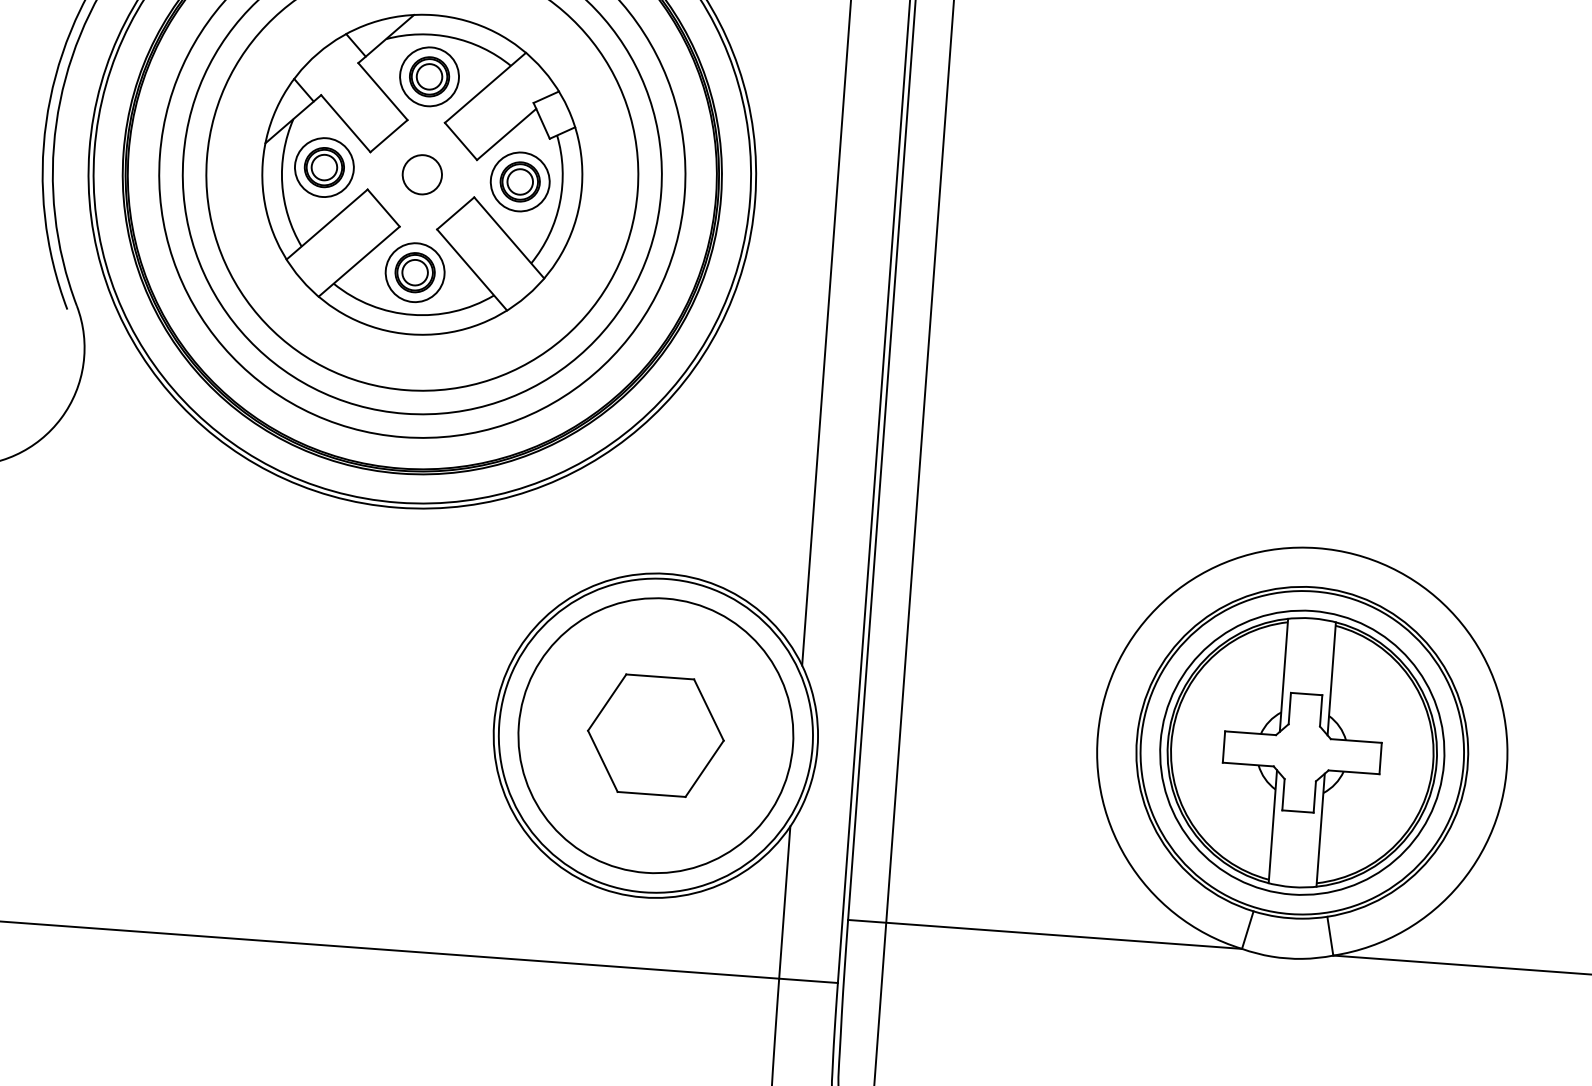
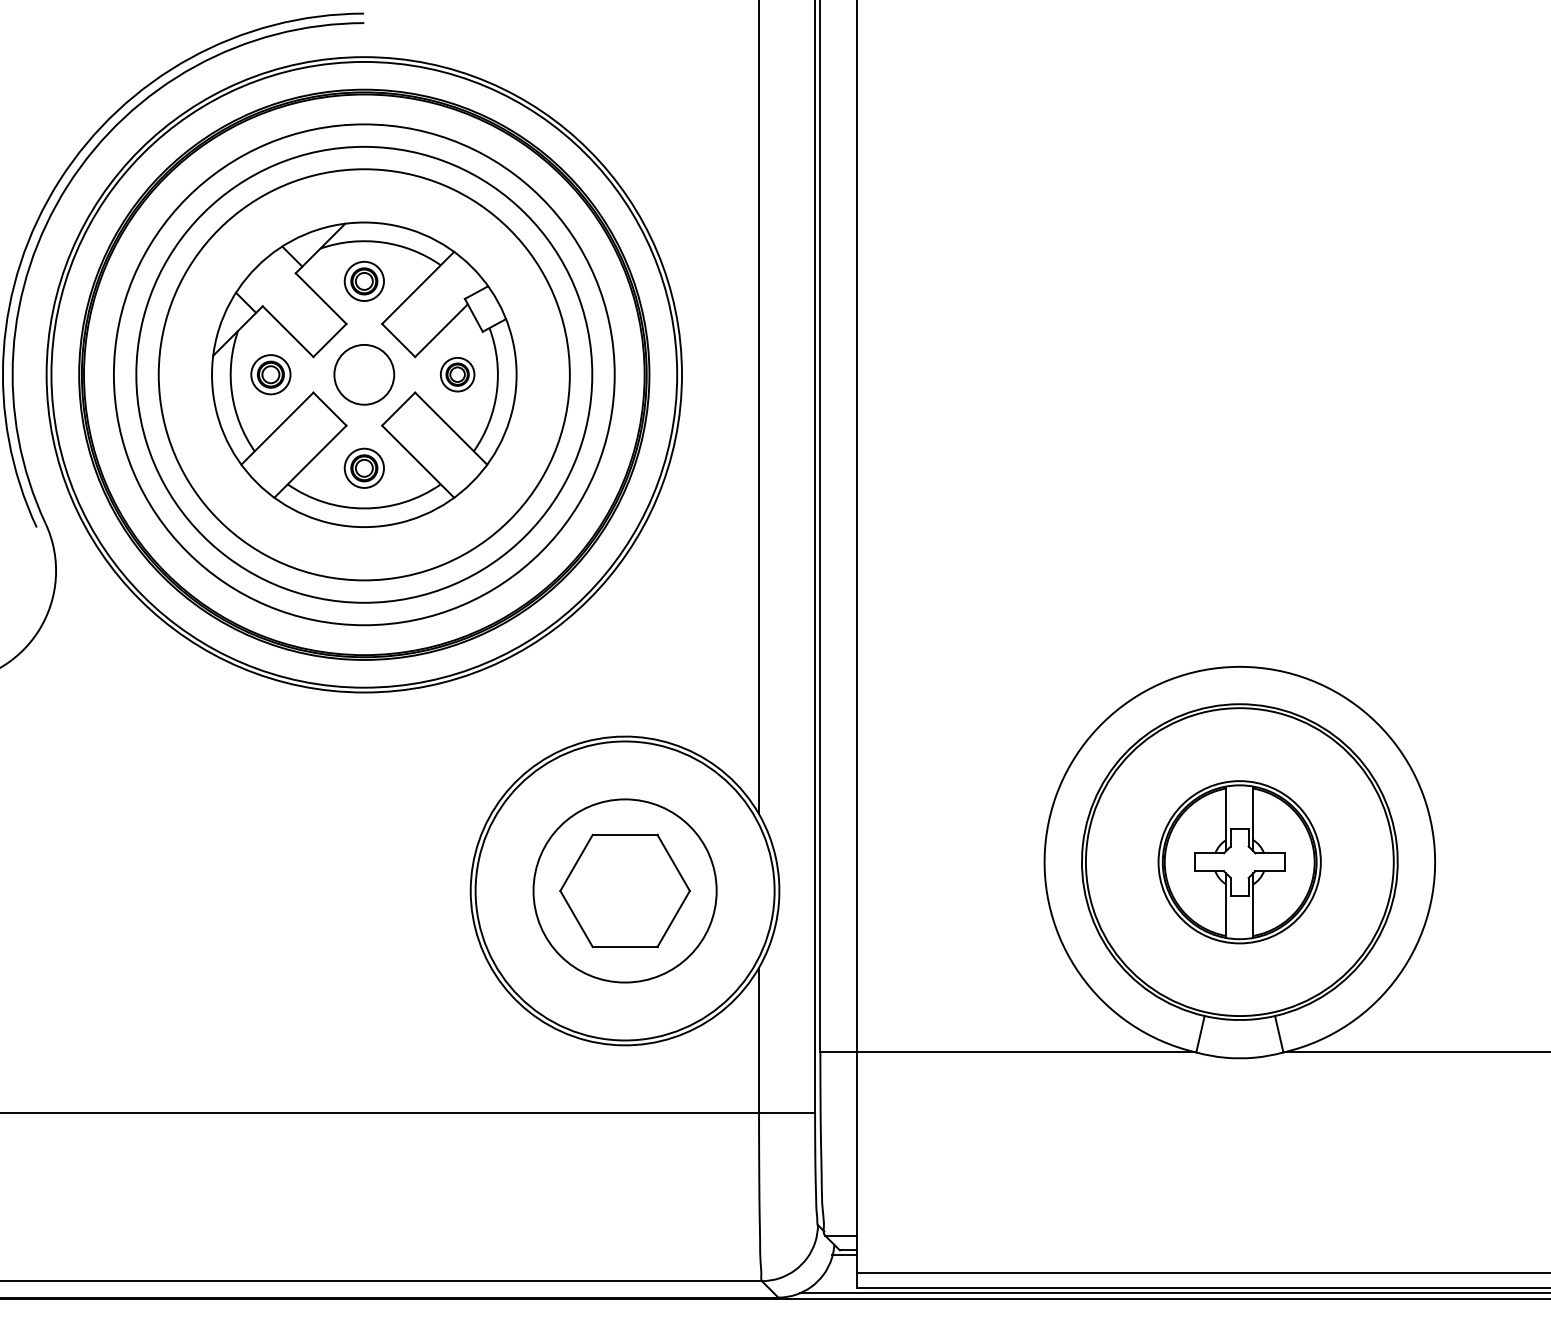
part: (429, 77) -> (364, 281), size x0.7
part: (324, 167) -> (270, 374), size x0.7
circle: (422, 174) -> (364, 374), size x1.6
part: (520, 181) -> (457, 374), size x0.6
part: (415, 272) -> (364, 468), size x0.7
circle: (655, 735) -> (624, 890), size x0.7
part: (1301, 753) -> (1239, 862), size x0.6

